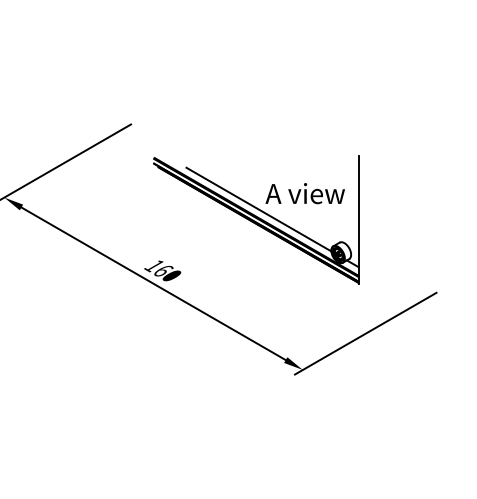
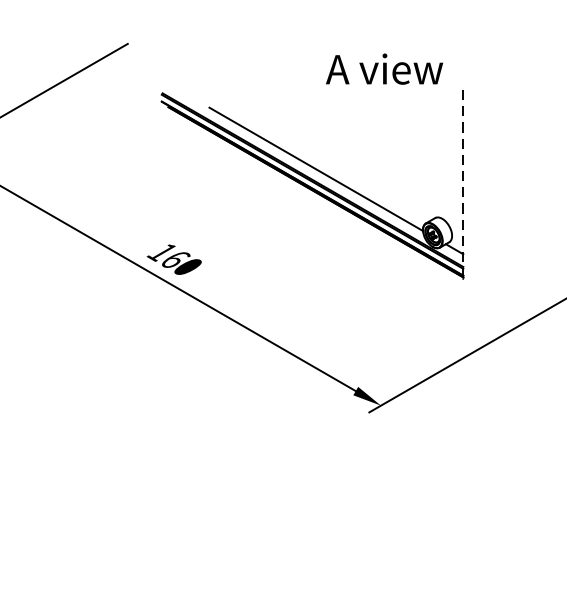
text: (304, 193) -> (383, 69), moved
line: (358, 219) -> (462, 183), solid -> dashed

